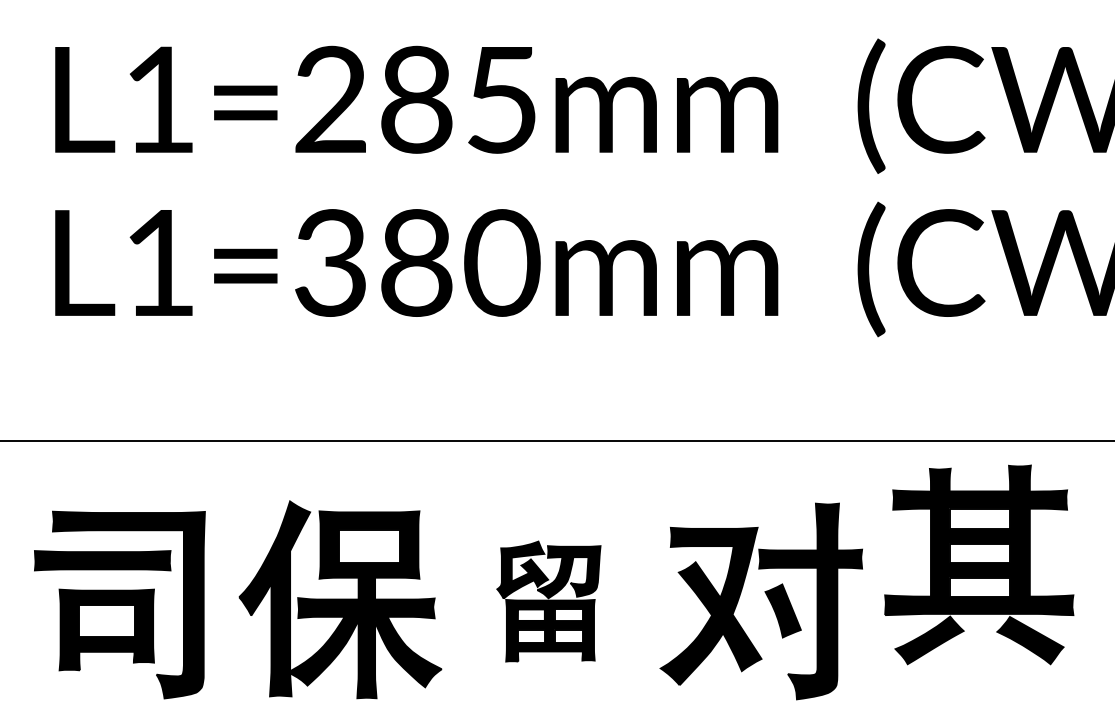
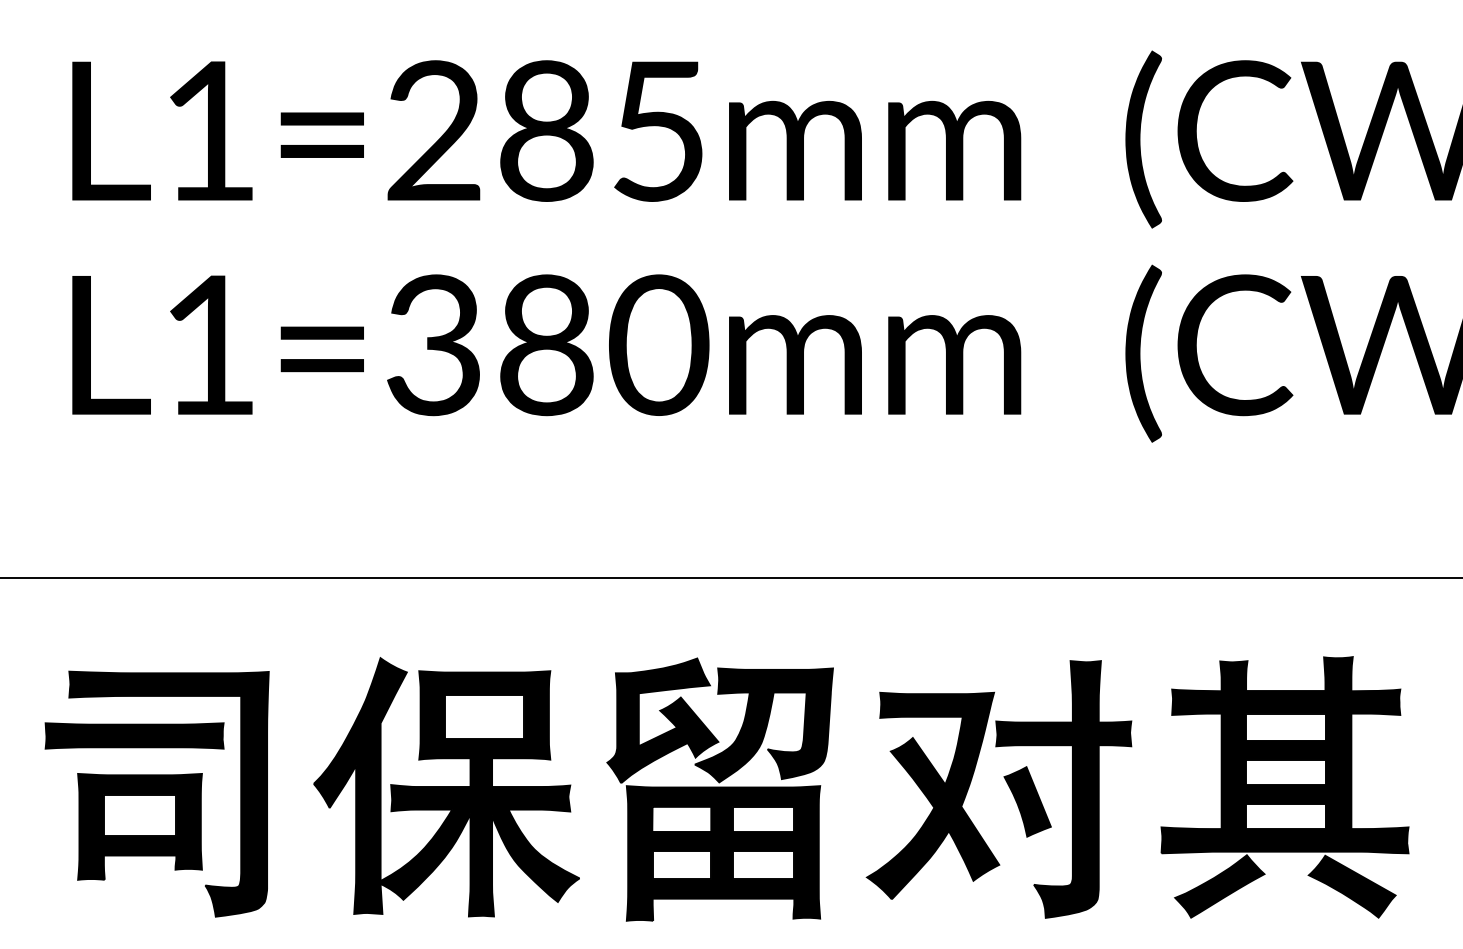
part: (979, 564) -> (1285, 786), moved
part: (548, 601) -> (719, 789), size x1.67

